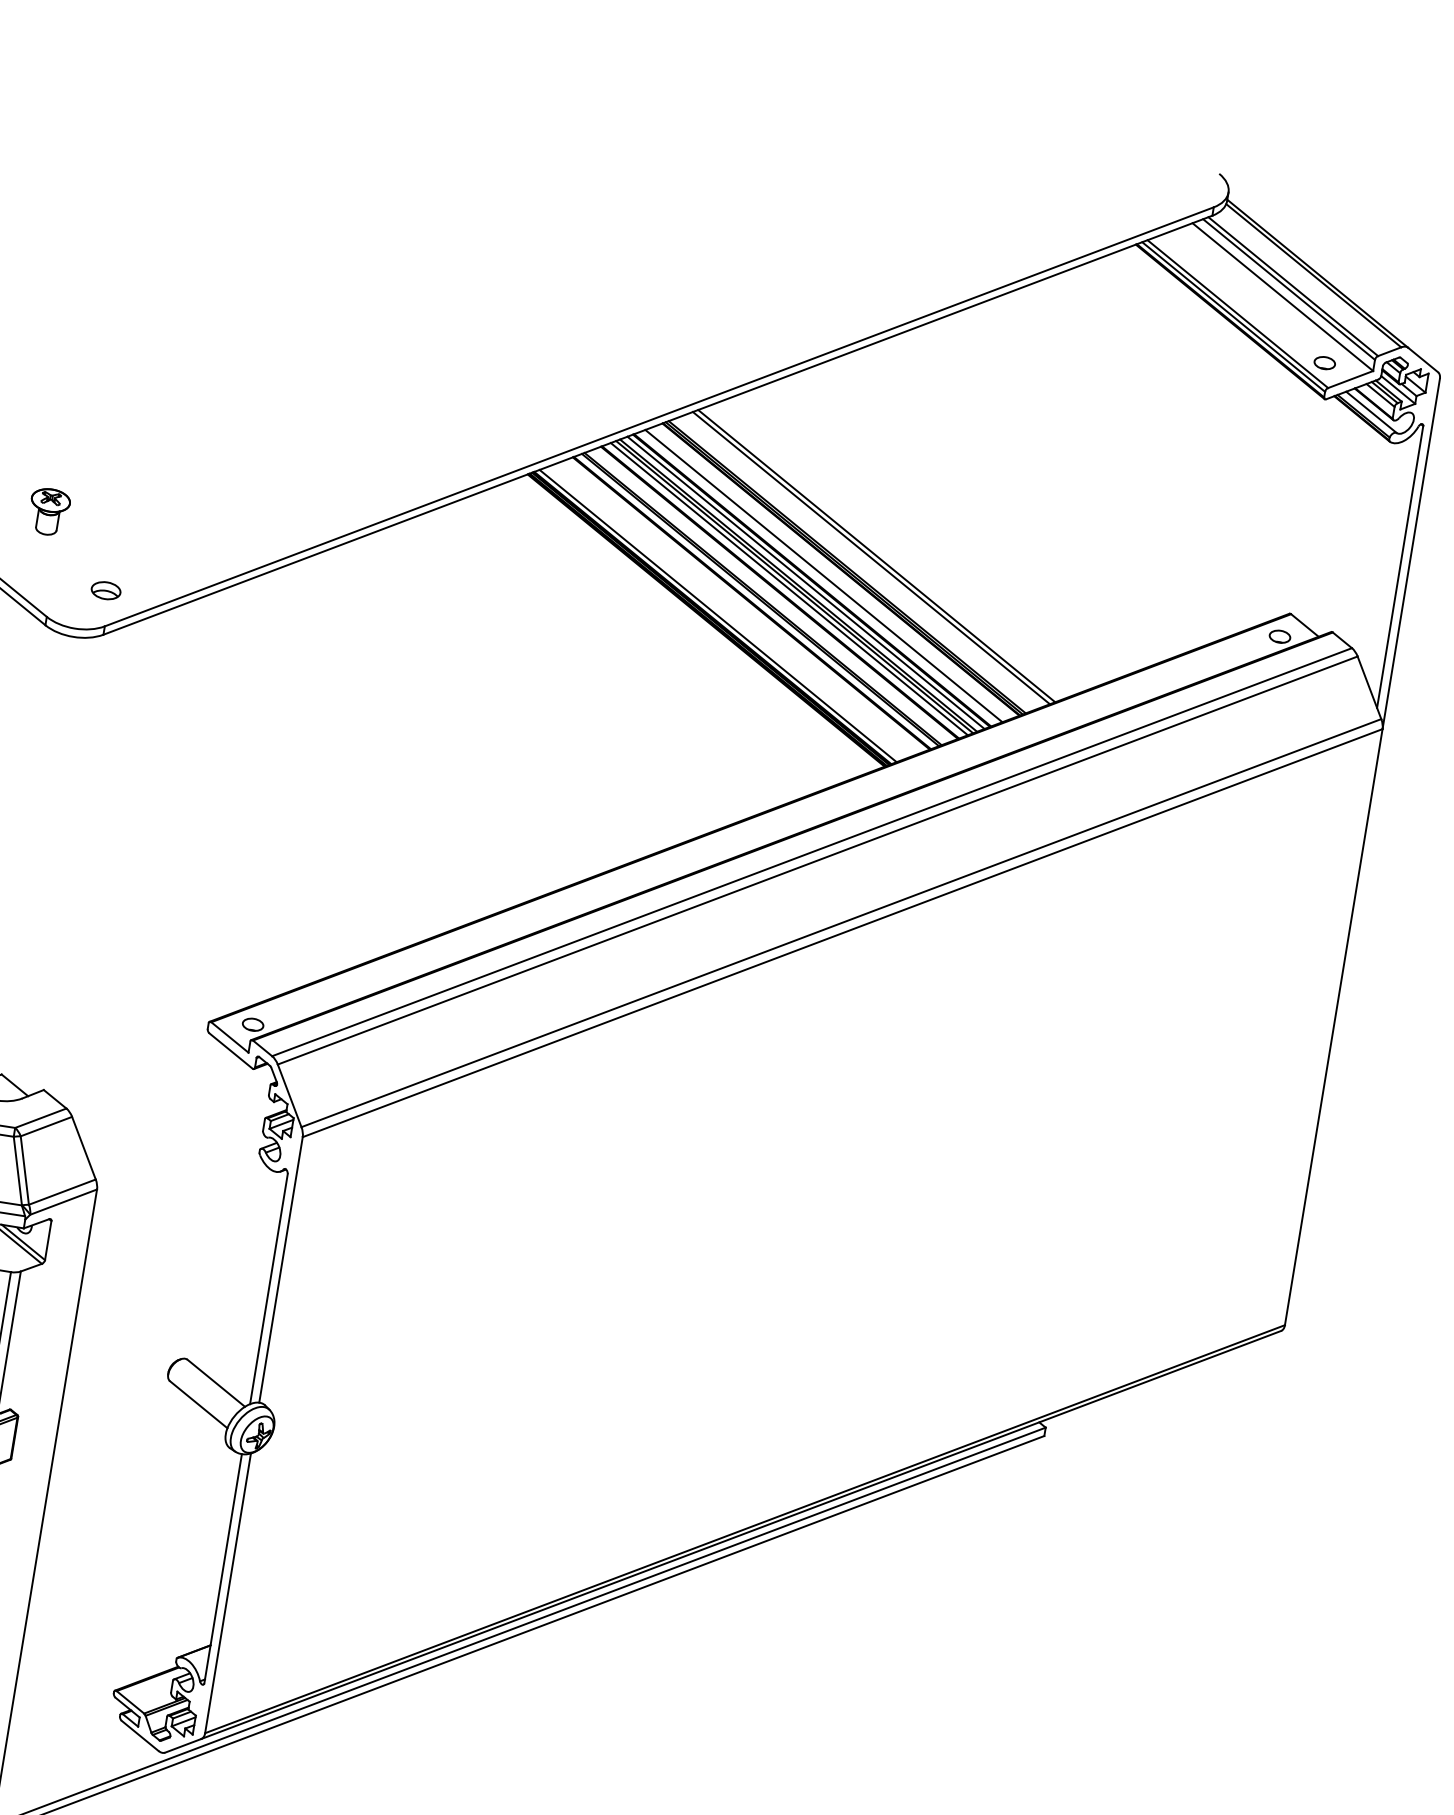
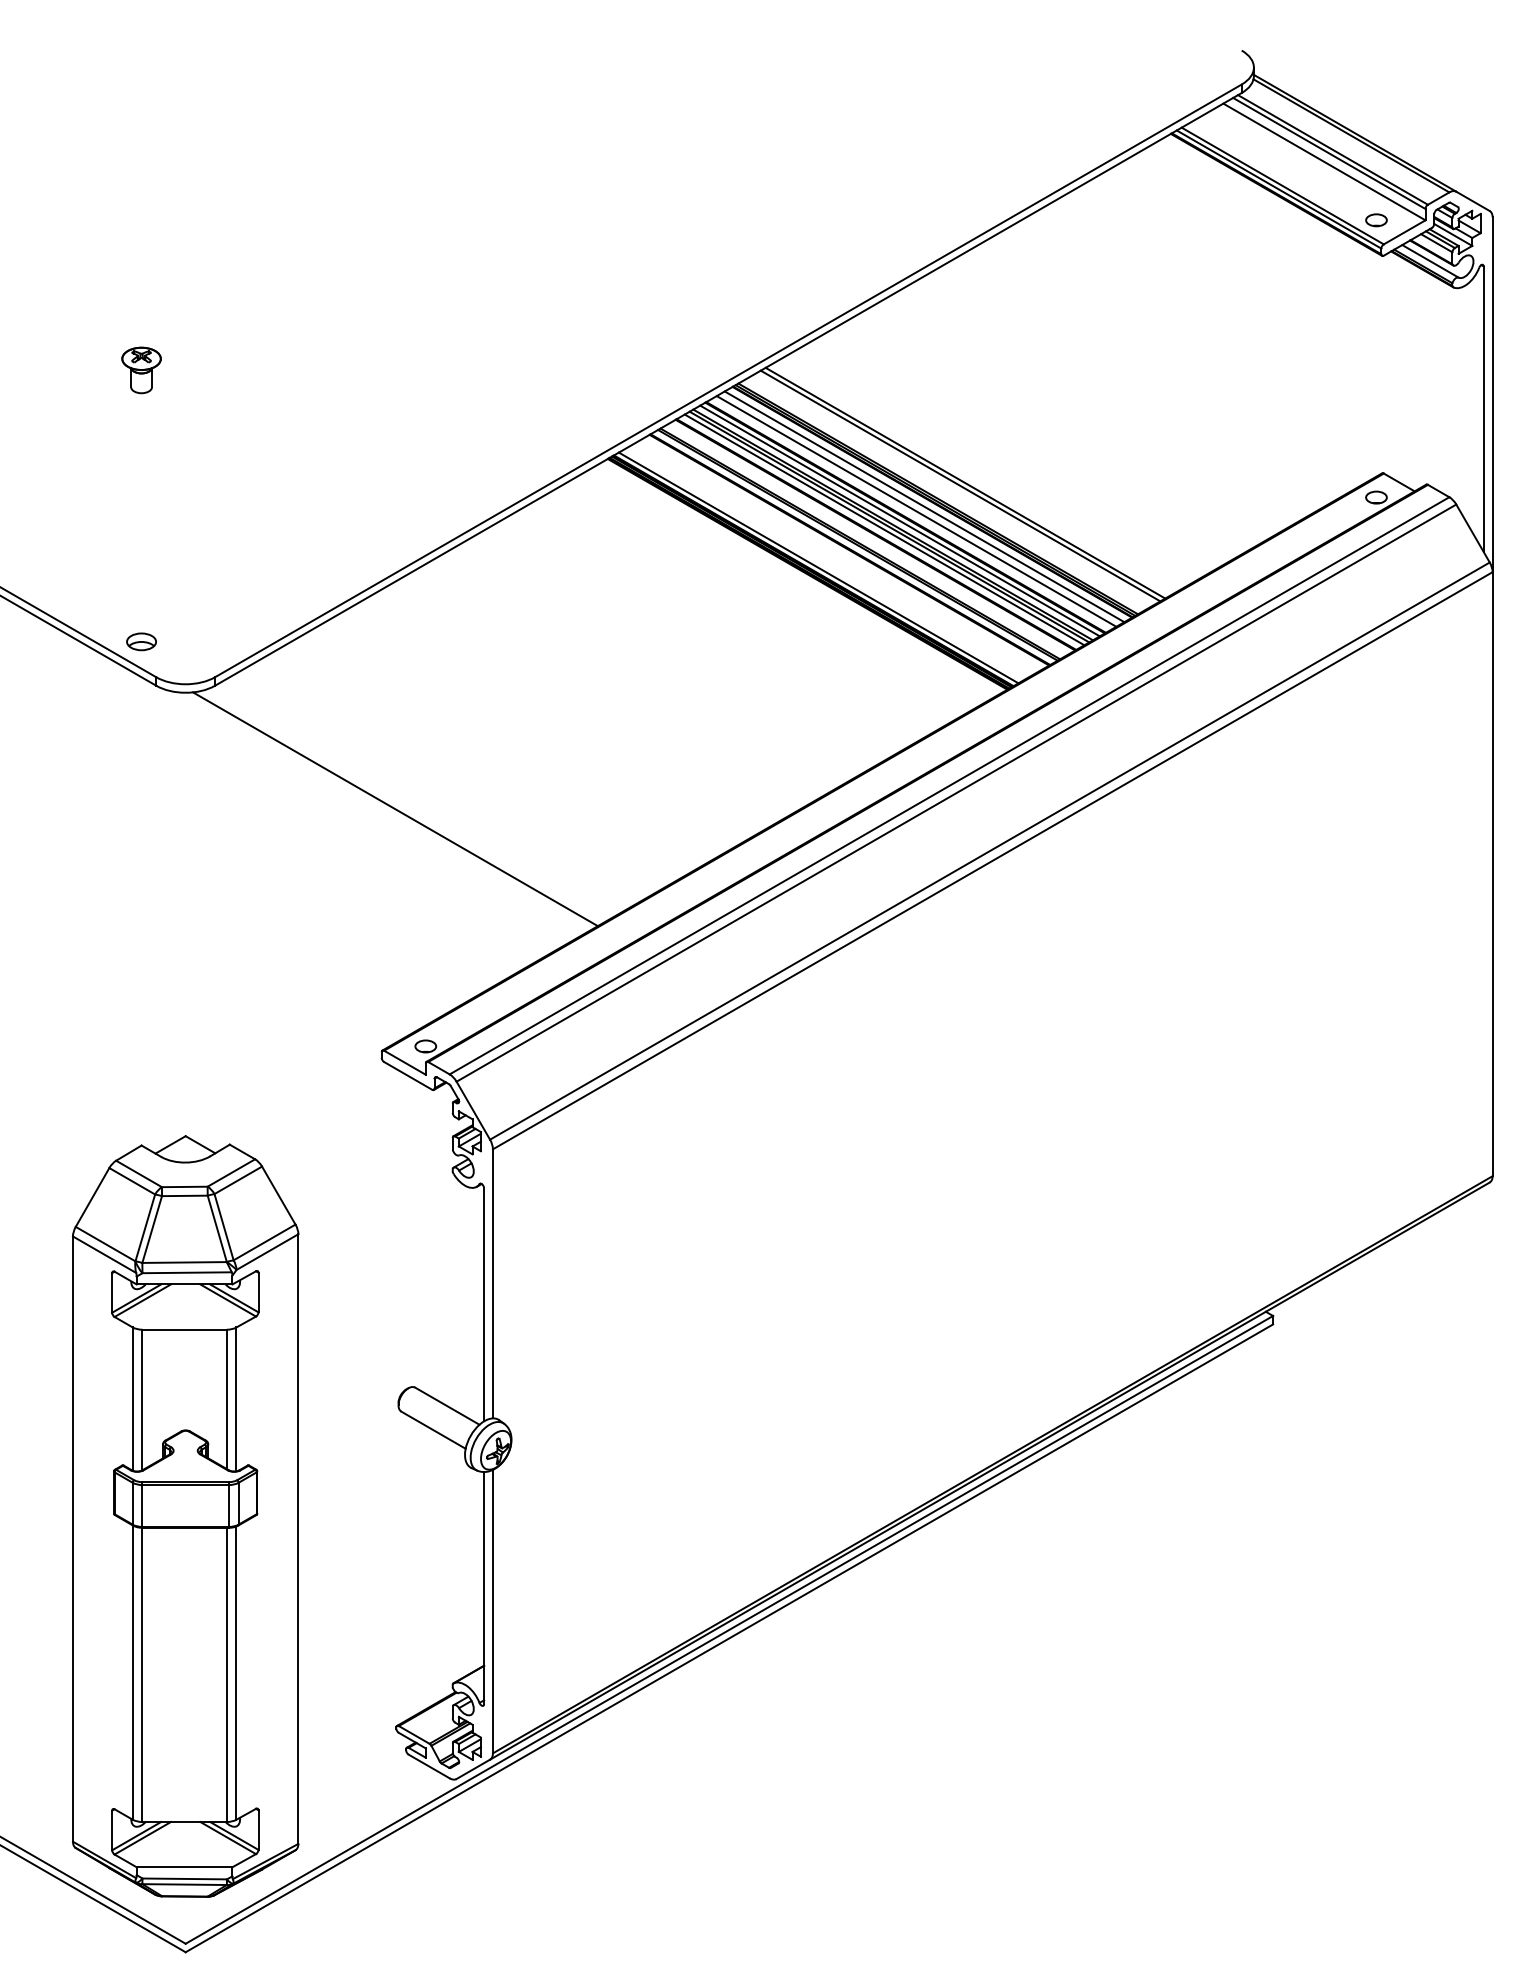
part: (48, 512) -> (141, 370), moved
line: (832, 572) -> (924, 506), added
part: (106, 590) -> (141, 641), moved
line: (261, 786) -> (395, 809), added

